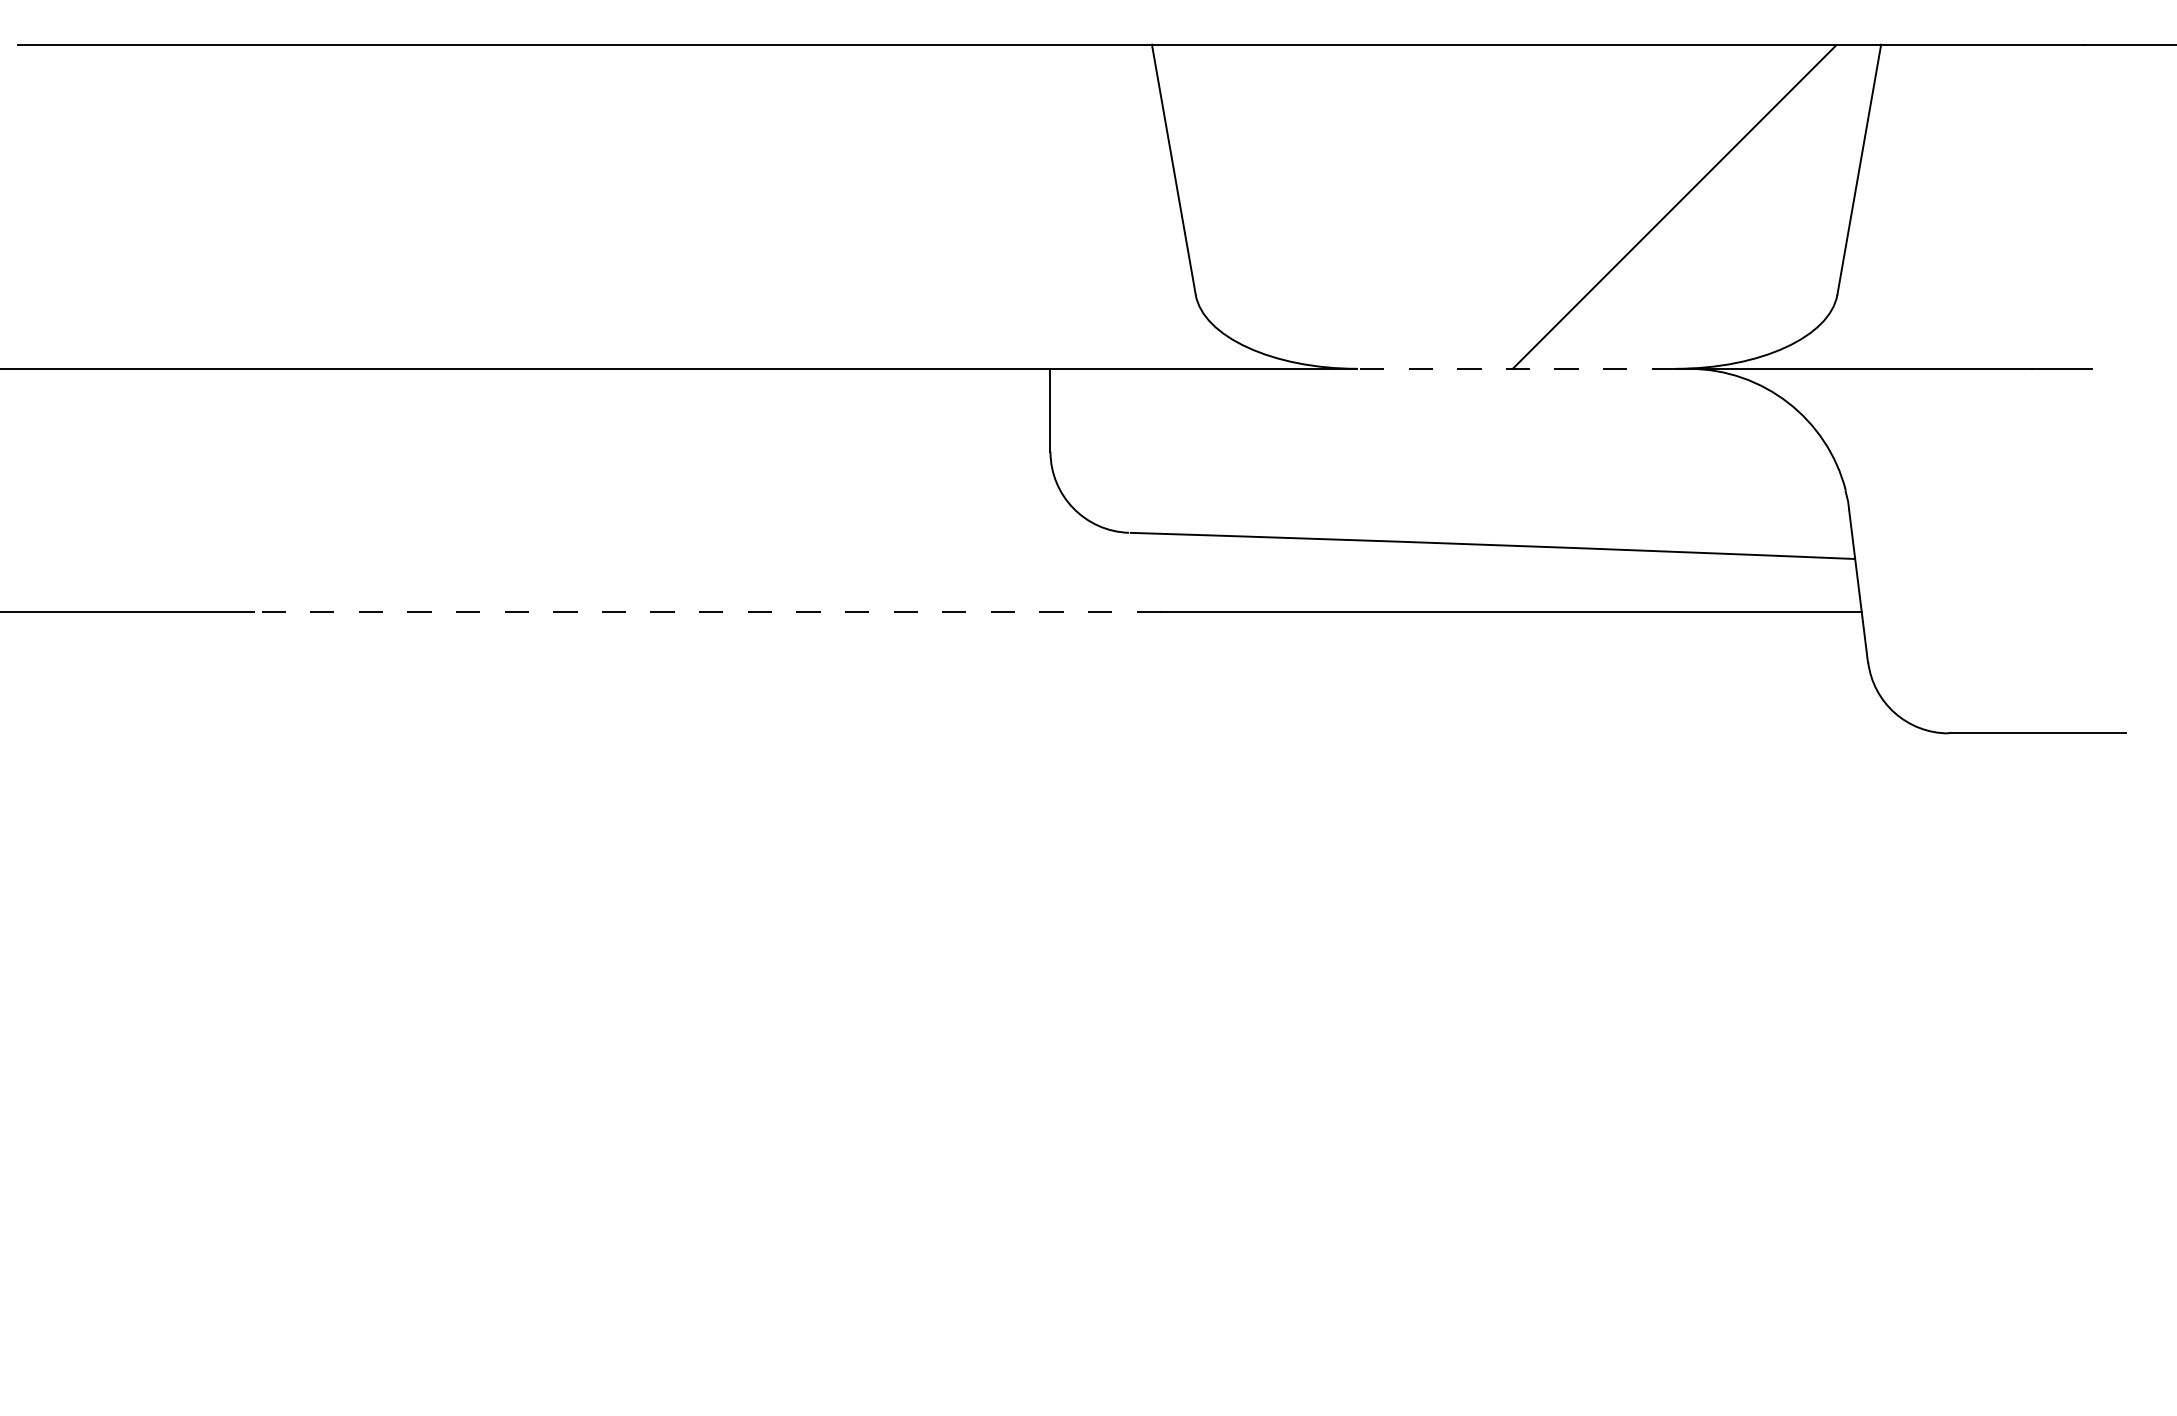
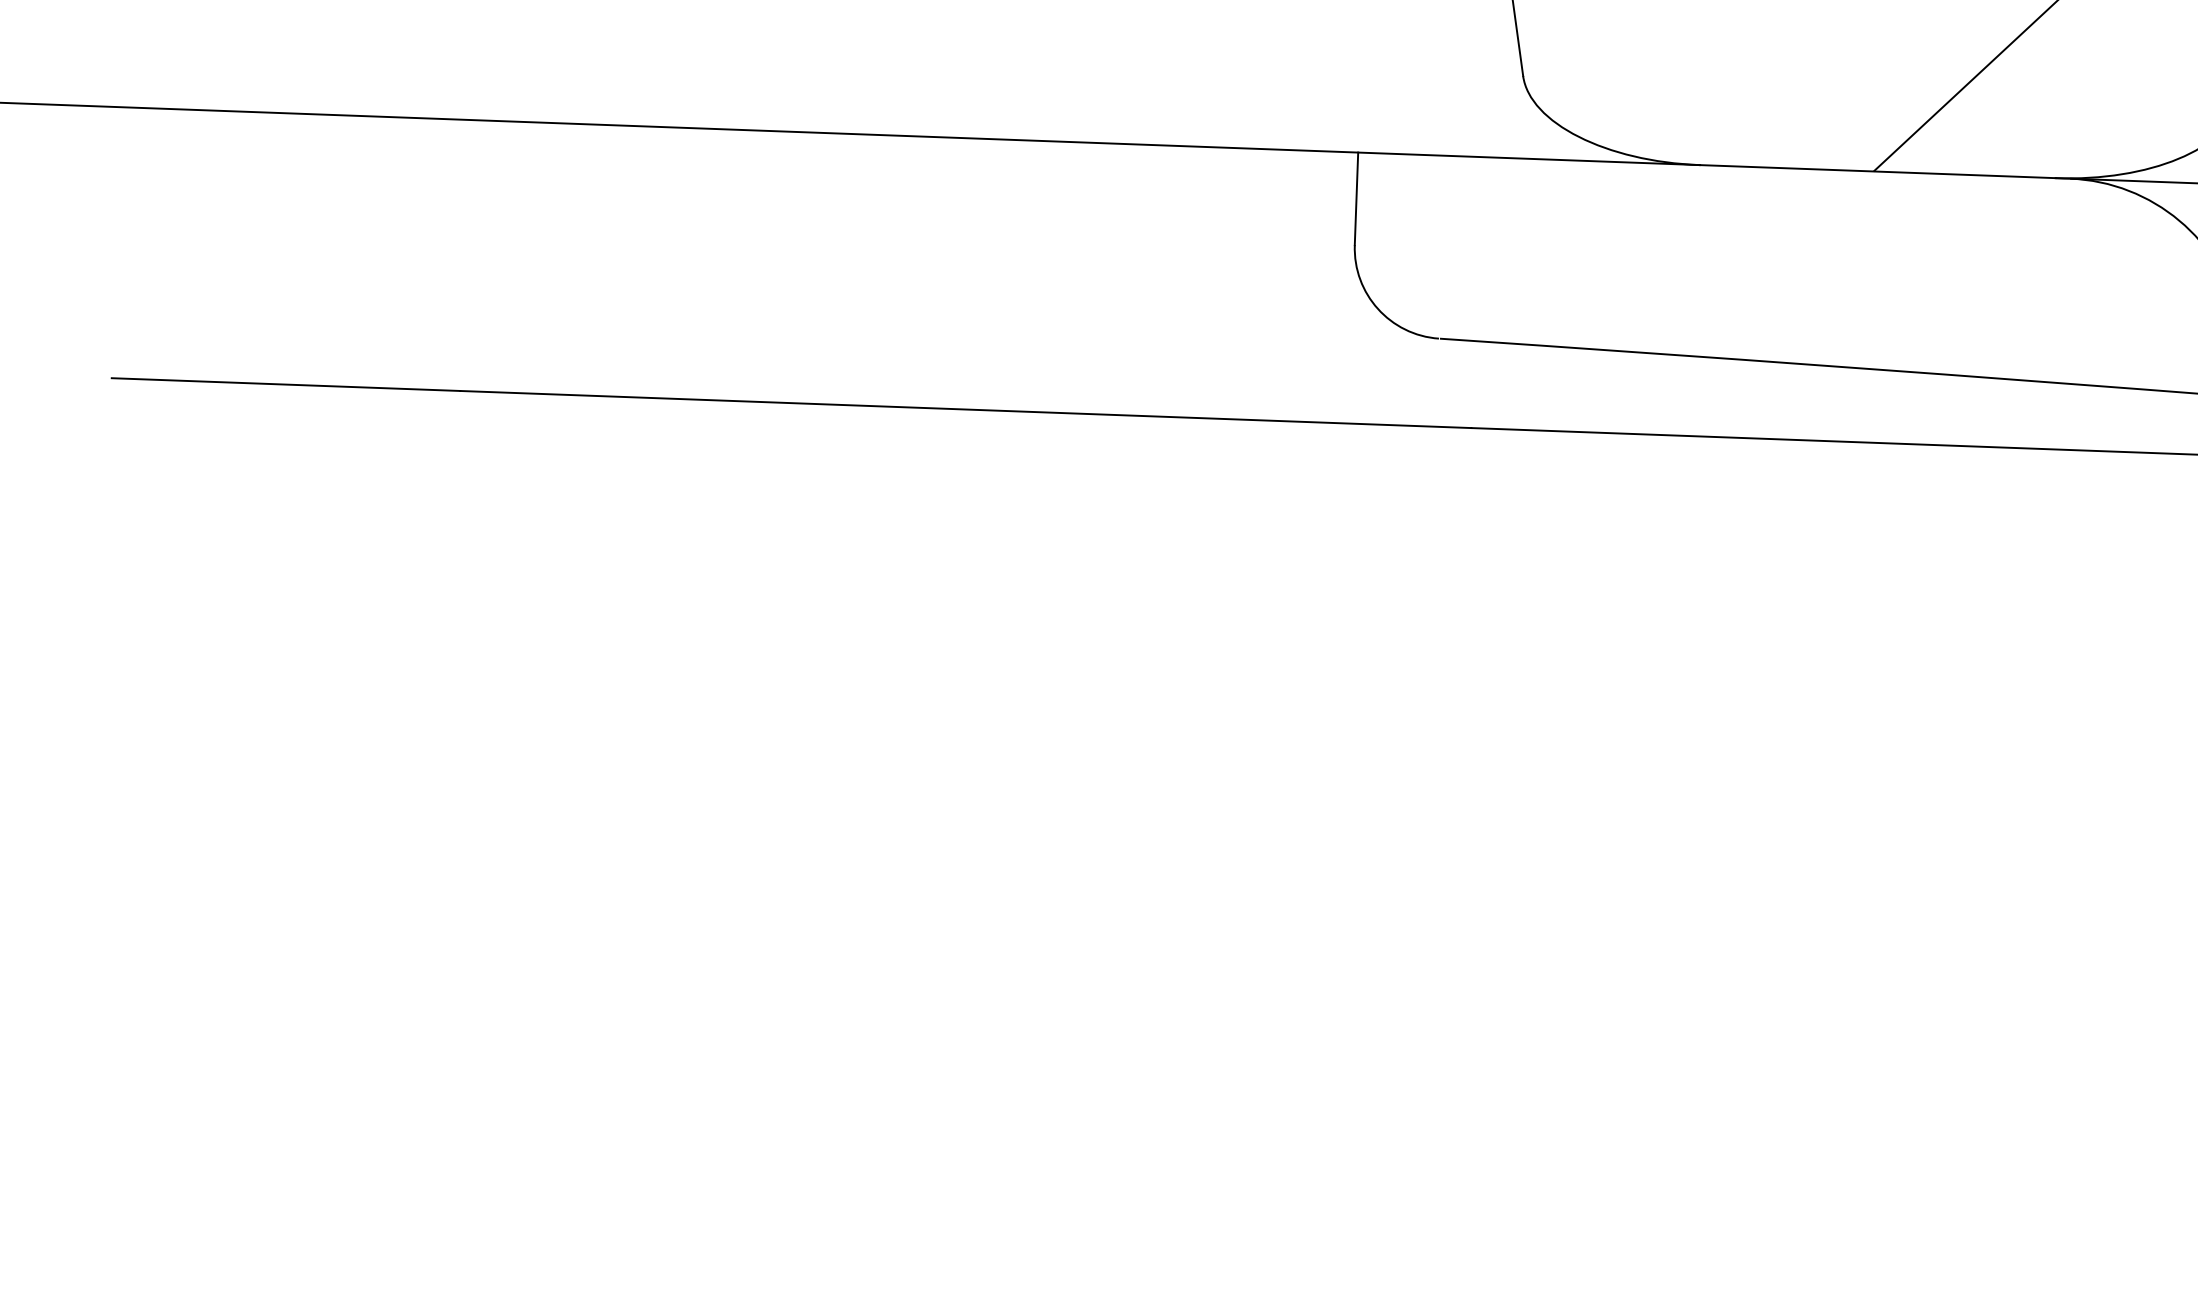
line: (1516, 368) -> (1877, 171), dashed -> solid
line: (706, 611) -> (964, 409), dashed -> solid

